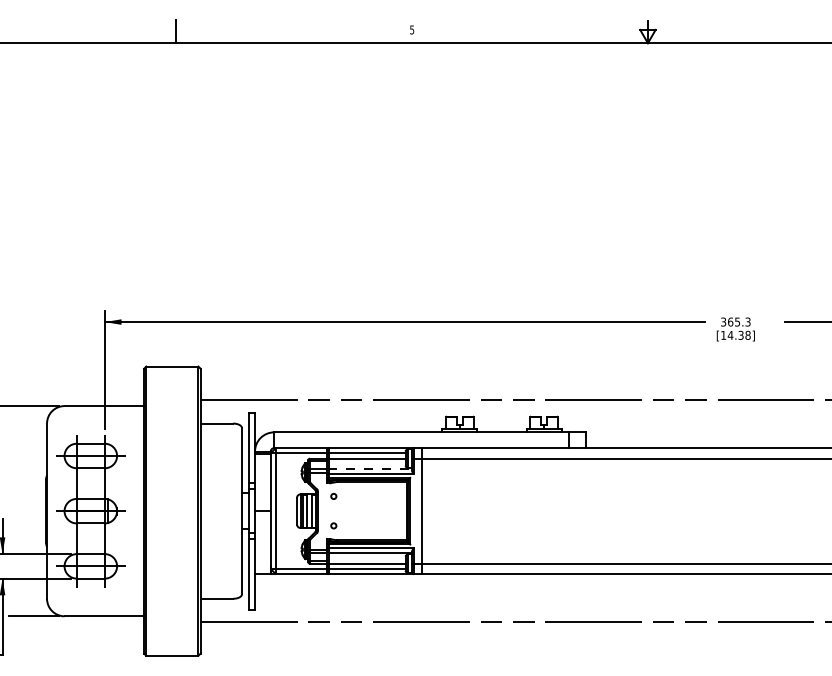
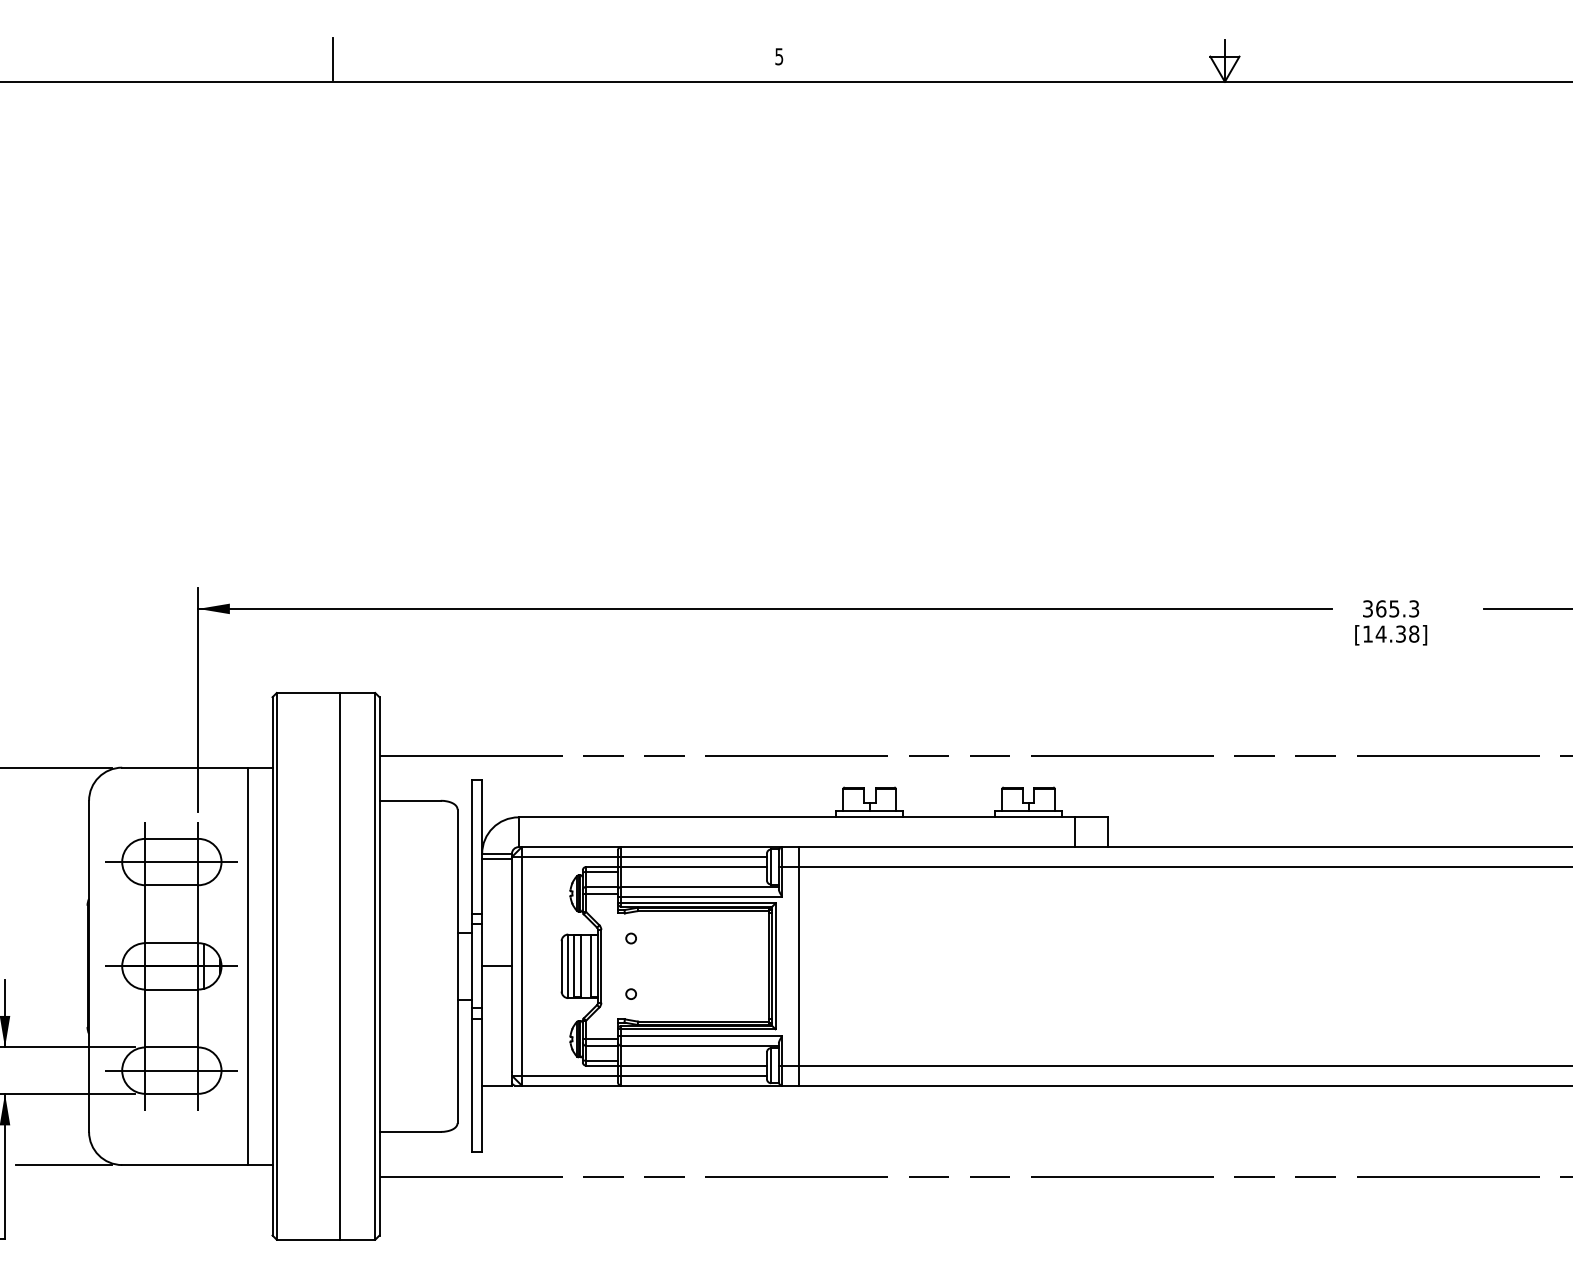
line: (370, 469) -> (700, 887), dashed -> solid
line: (179, 510) -> (339, 965), added
line: (131, 511) -> (248, 966), added

